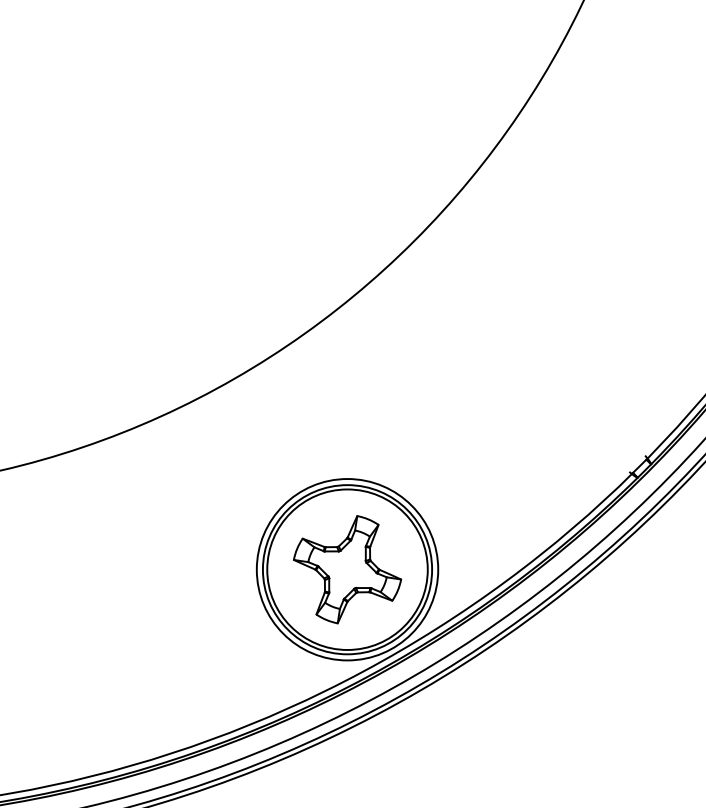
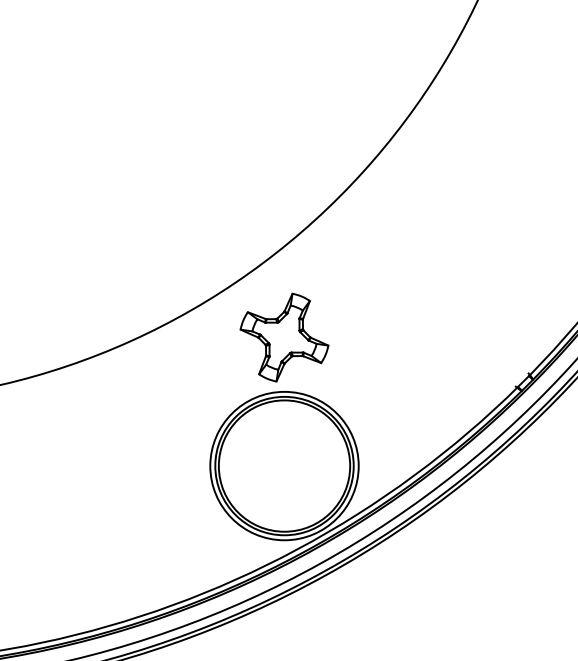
part: (347, 569) -> (284, 337), moved

